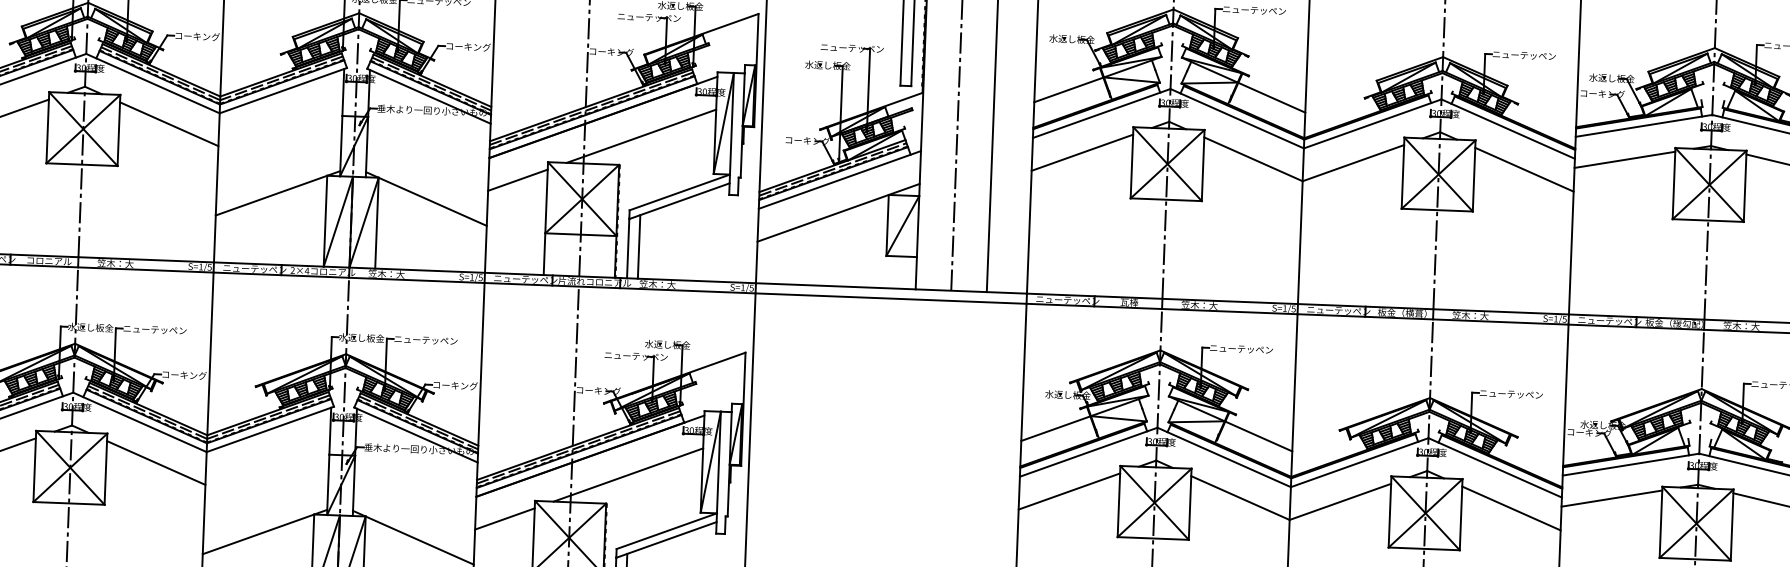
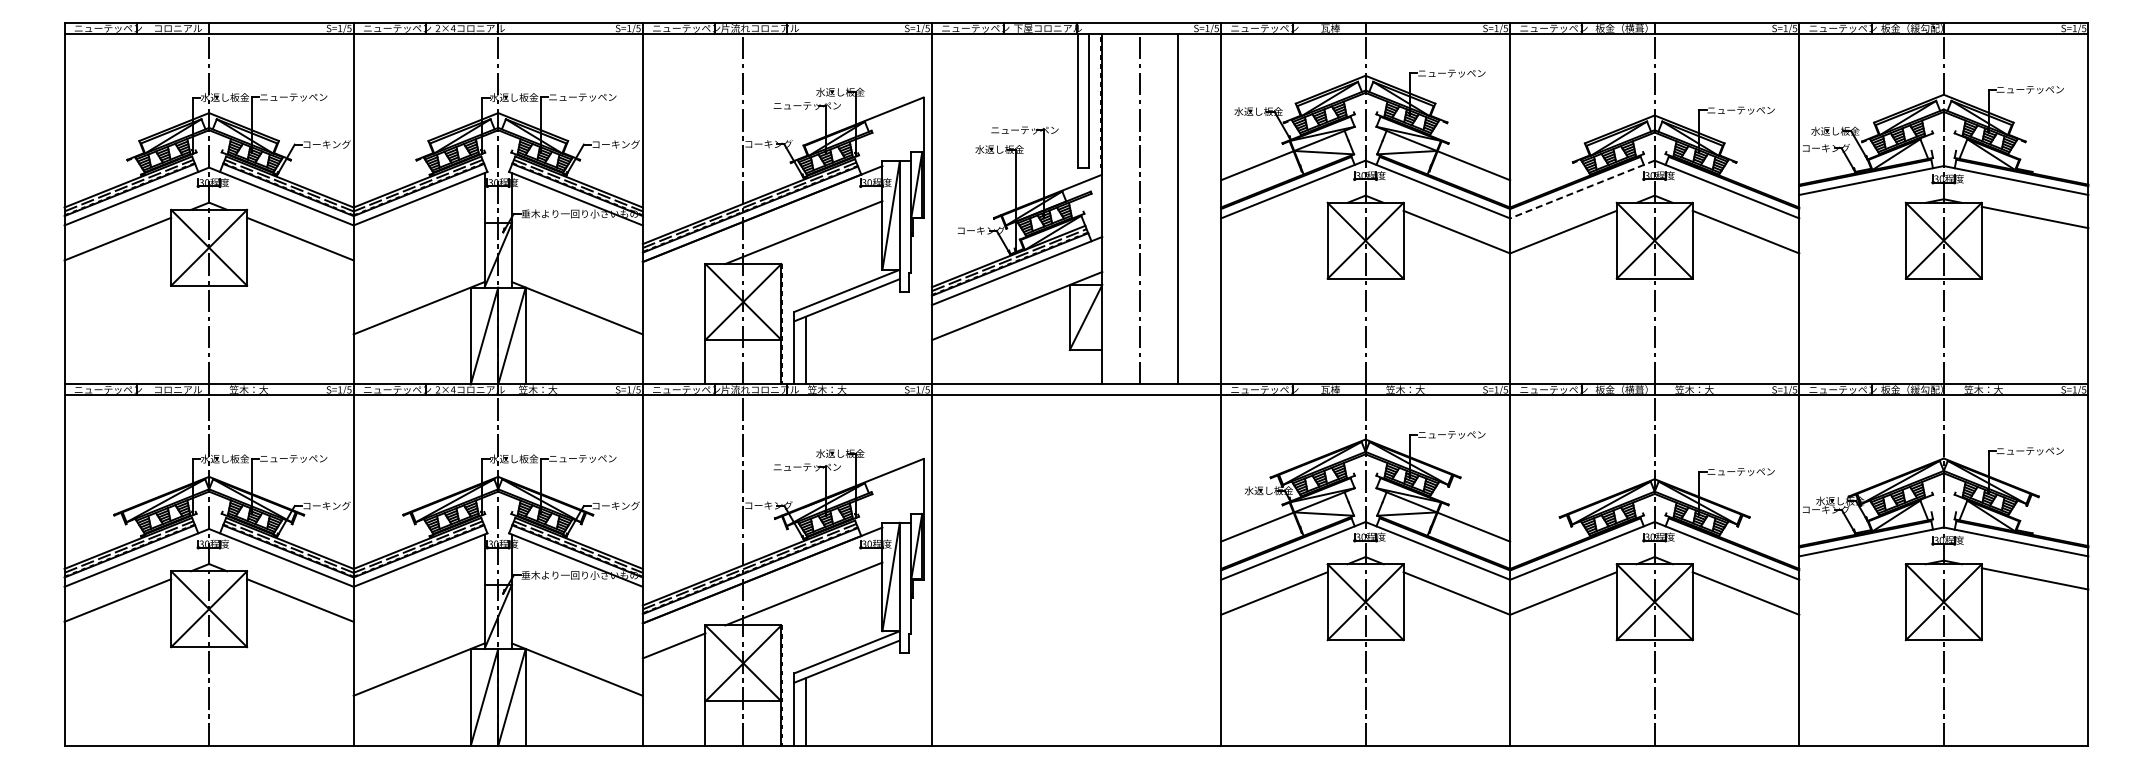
line: (1372, 123) -> (1582, 189), solid -> dashed
line: (1082, 152) -> (1274, 231), removed
line: (1624, 159) -> (1852, 217), removed
line: (517, 180) -> (673, 284), removed
line: (1611, 498) -> (1852, 578), removed

